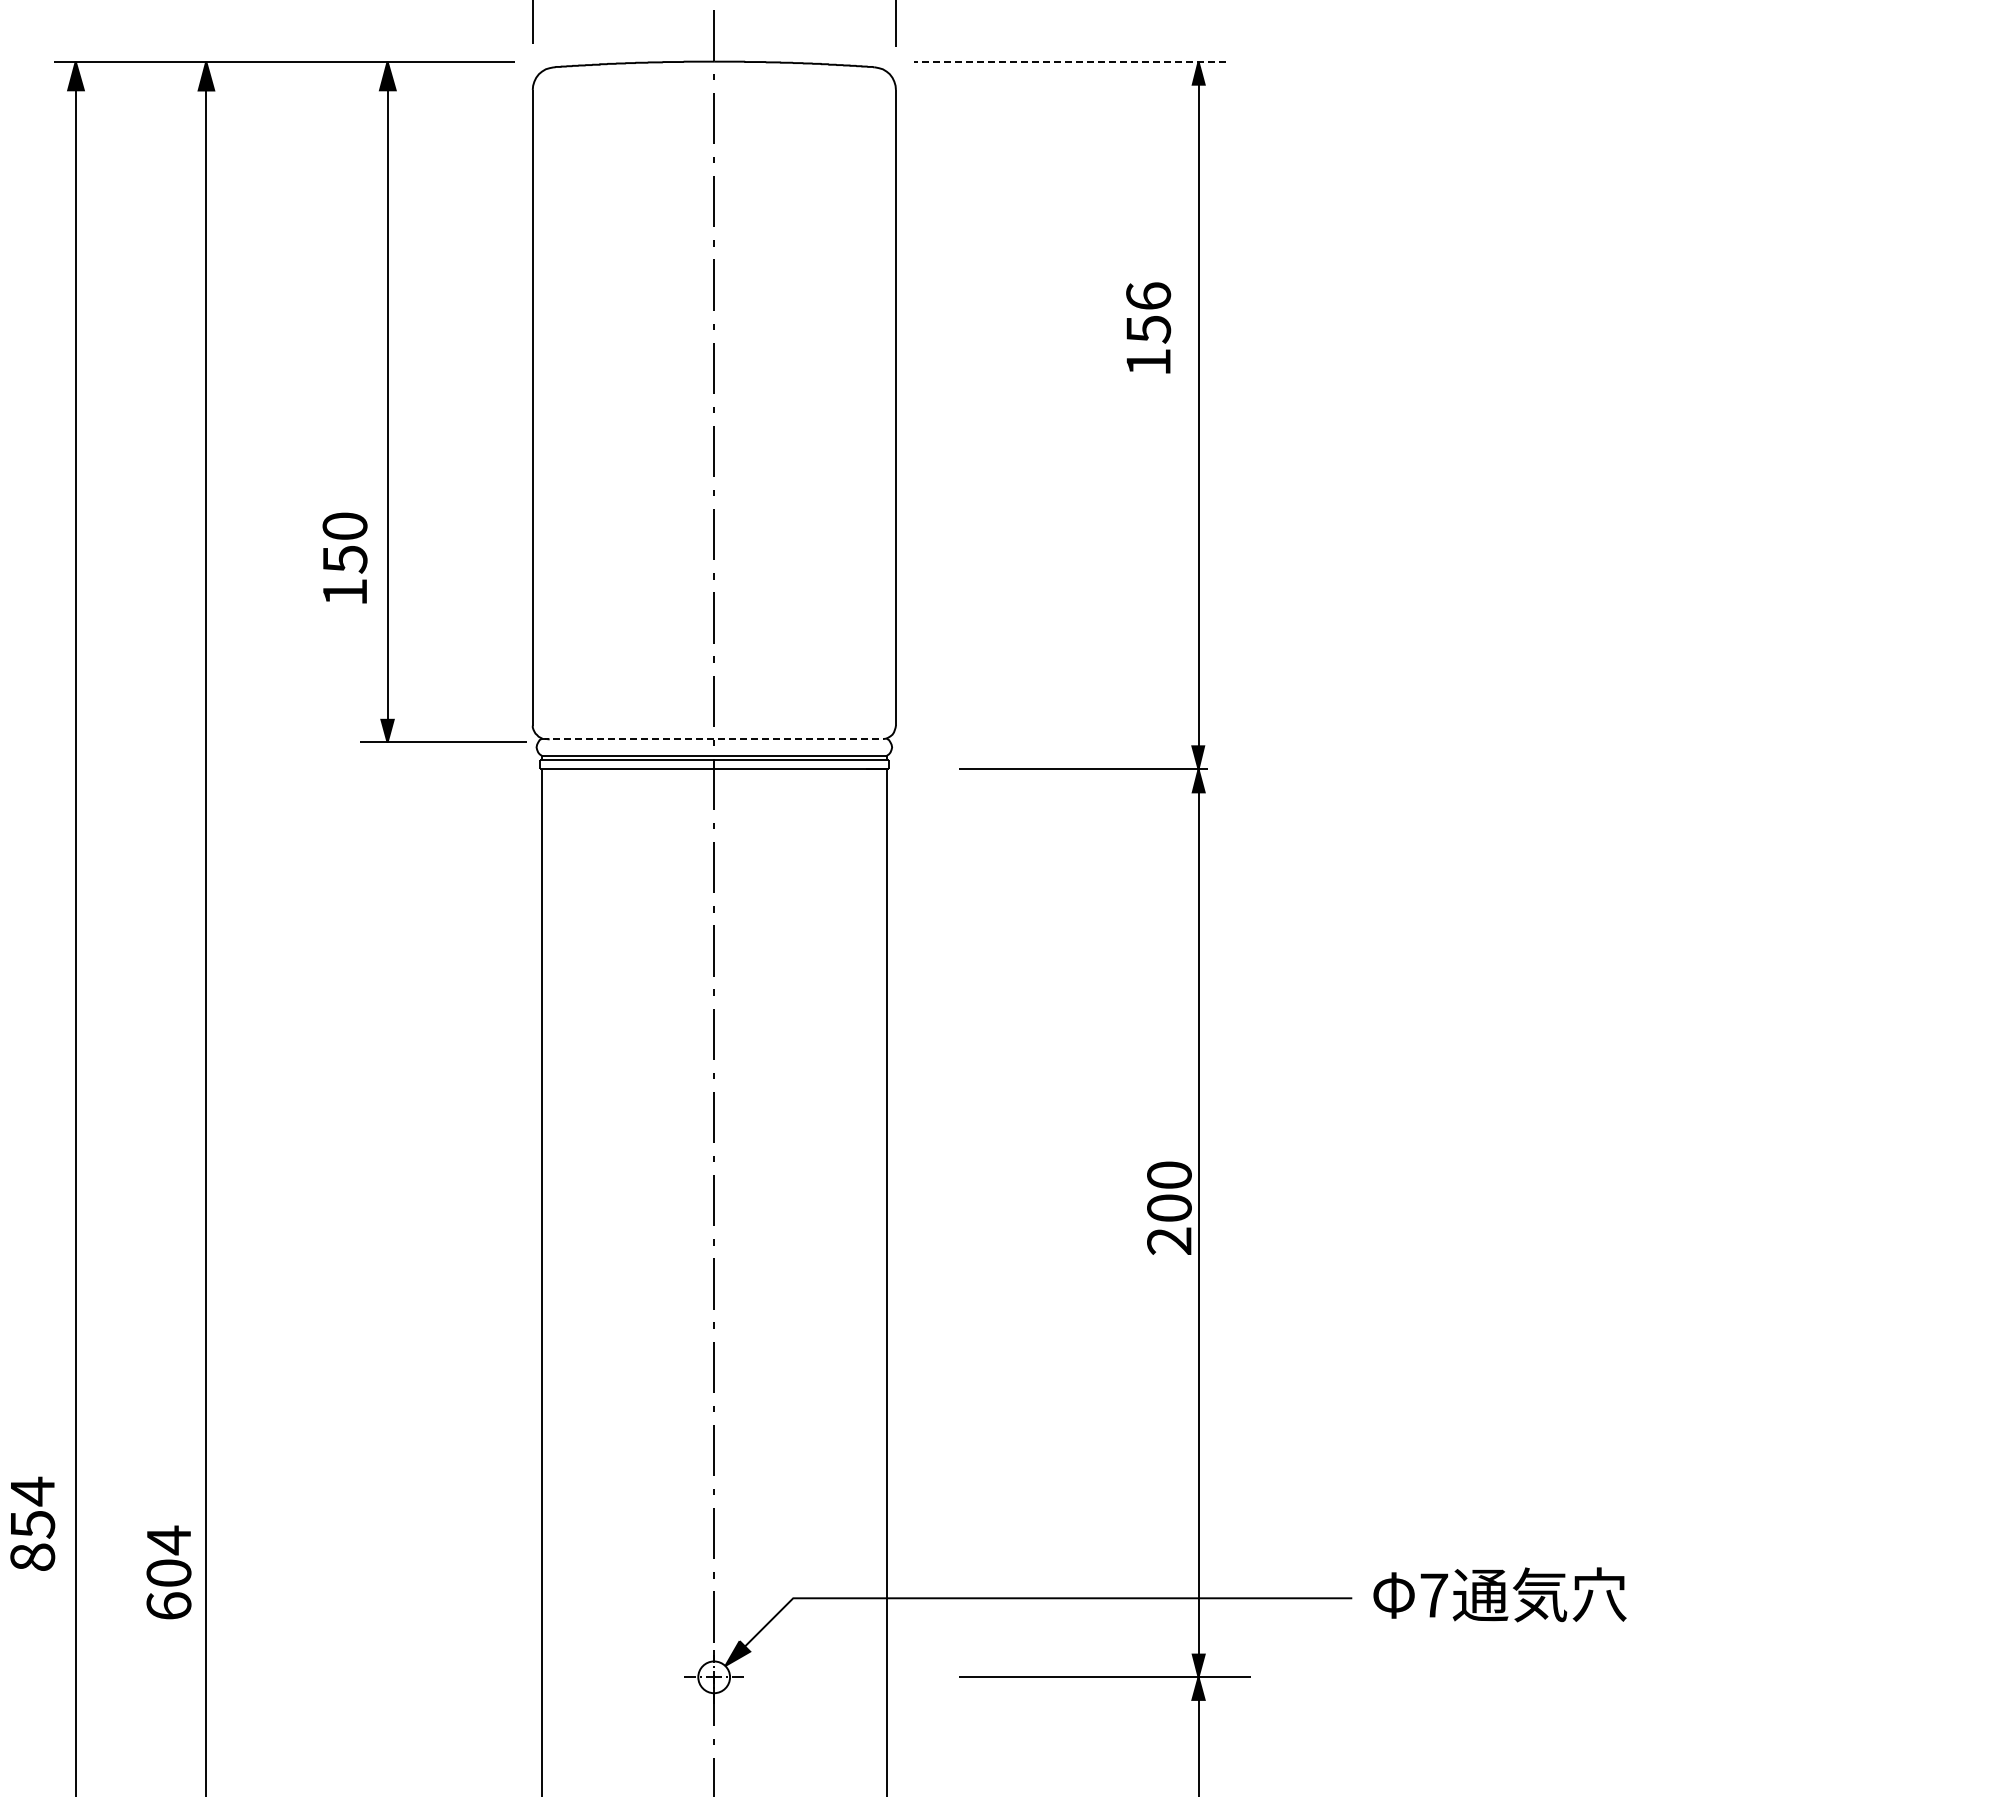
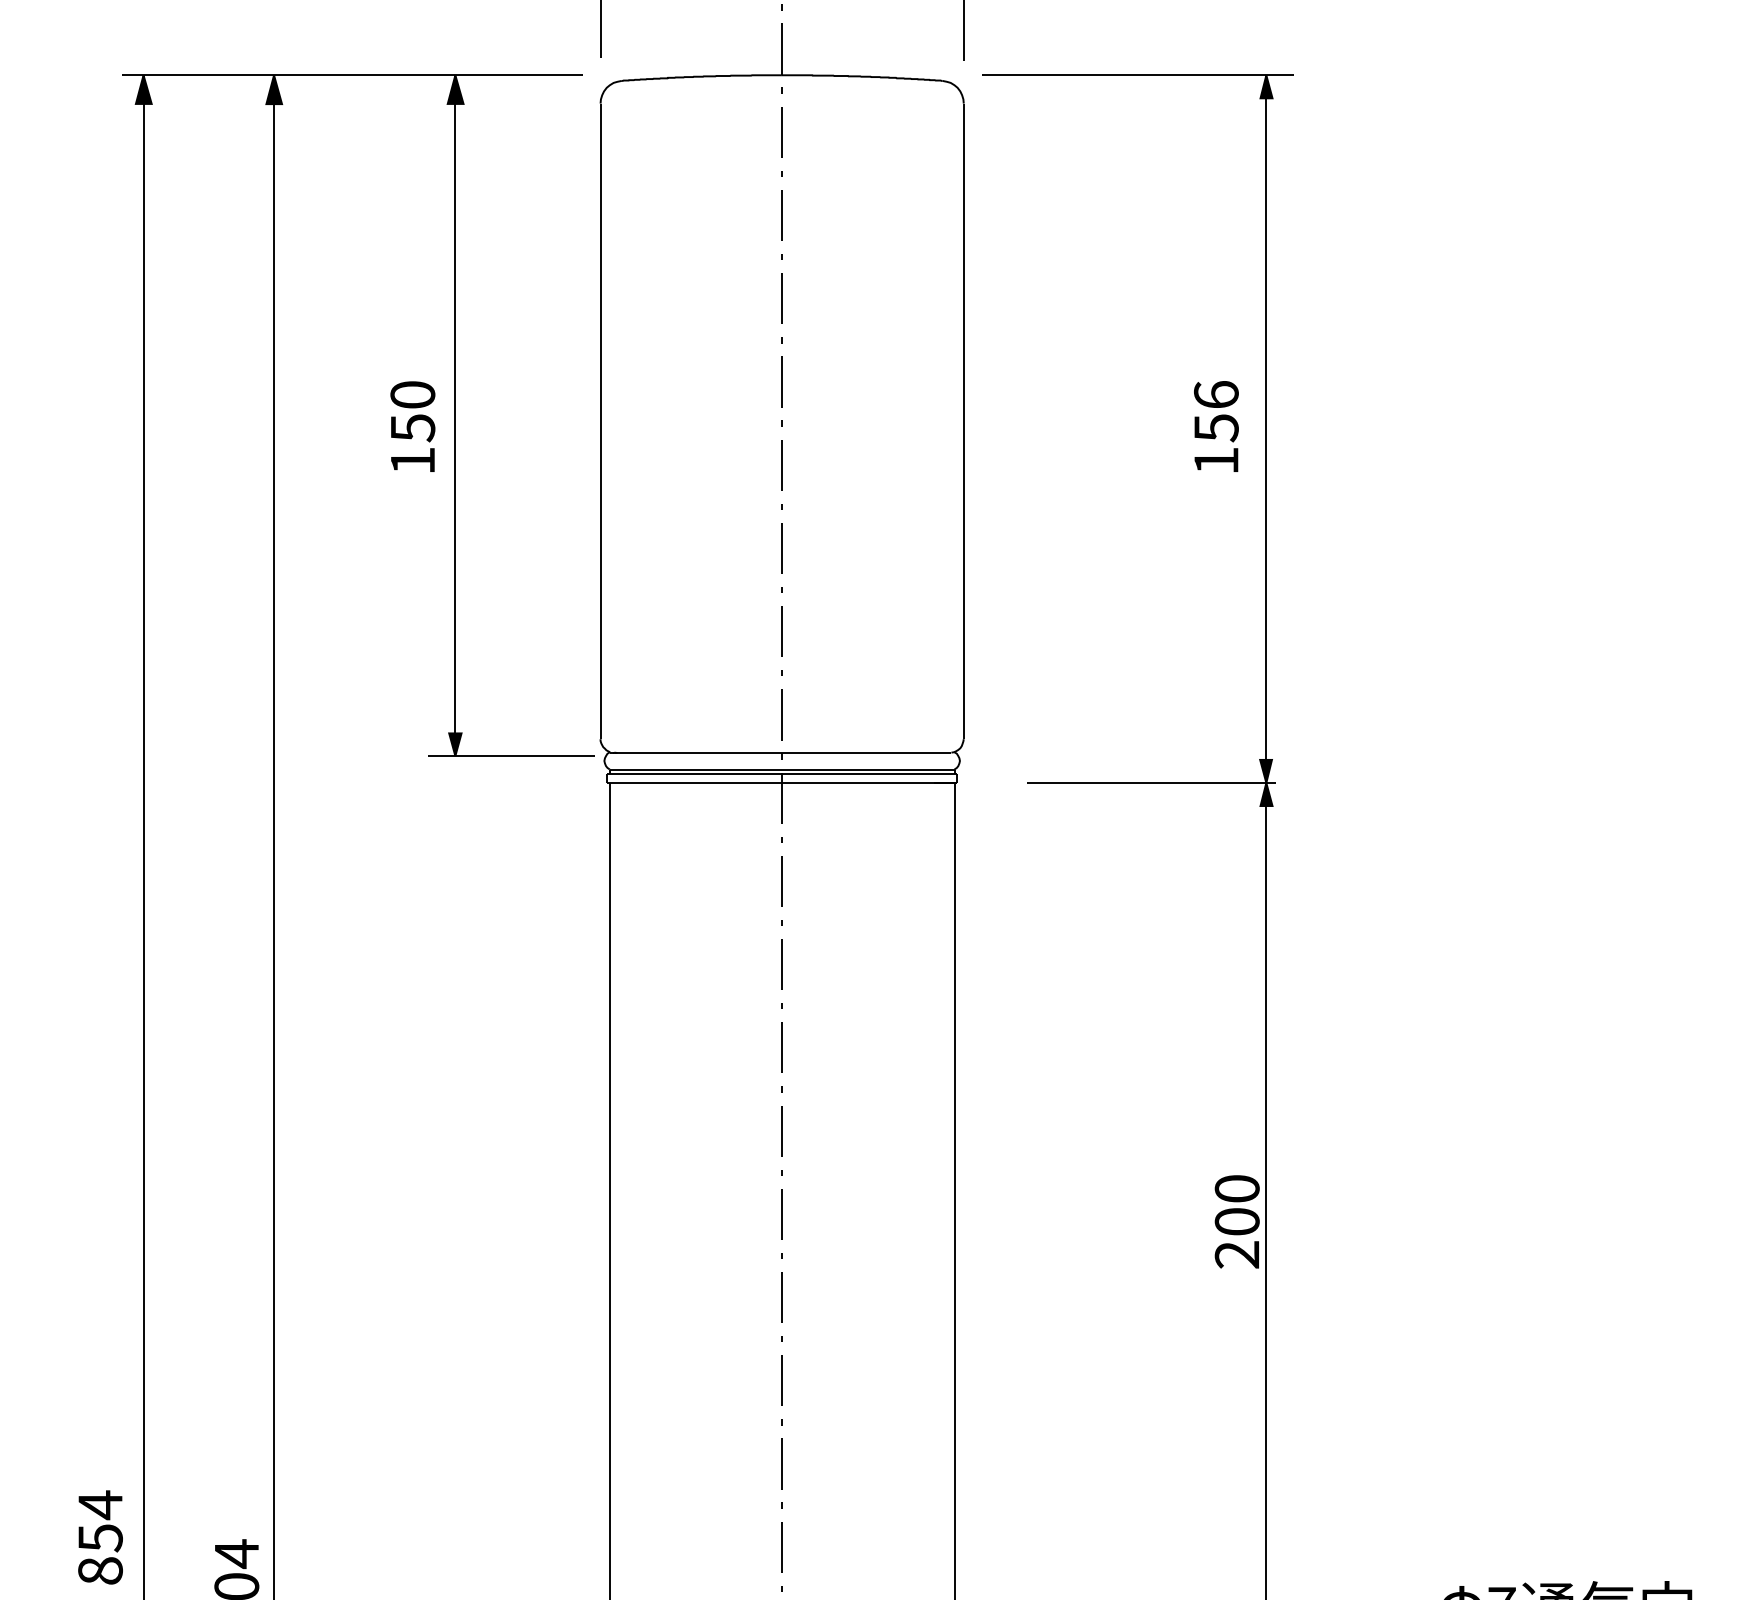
line: (1069, 61) -> (1137, 75), dashed -> solid
text: (1148, 327) -> (1216, 426), moved
text: (344, 557) -> (412, 426), moved
line: (712, 739) -> (780, 753), dashed -> solid

